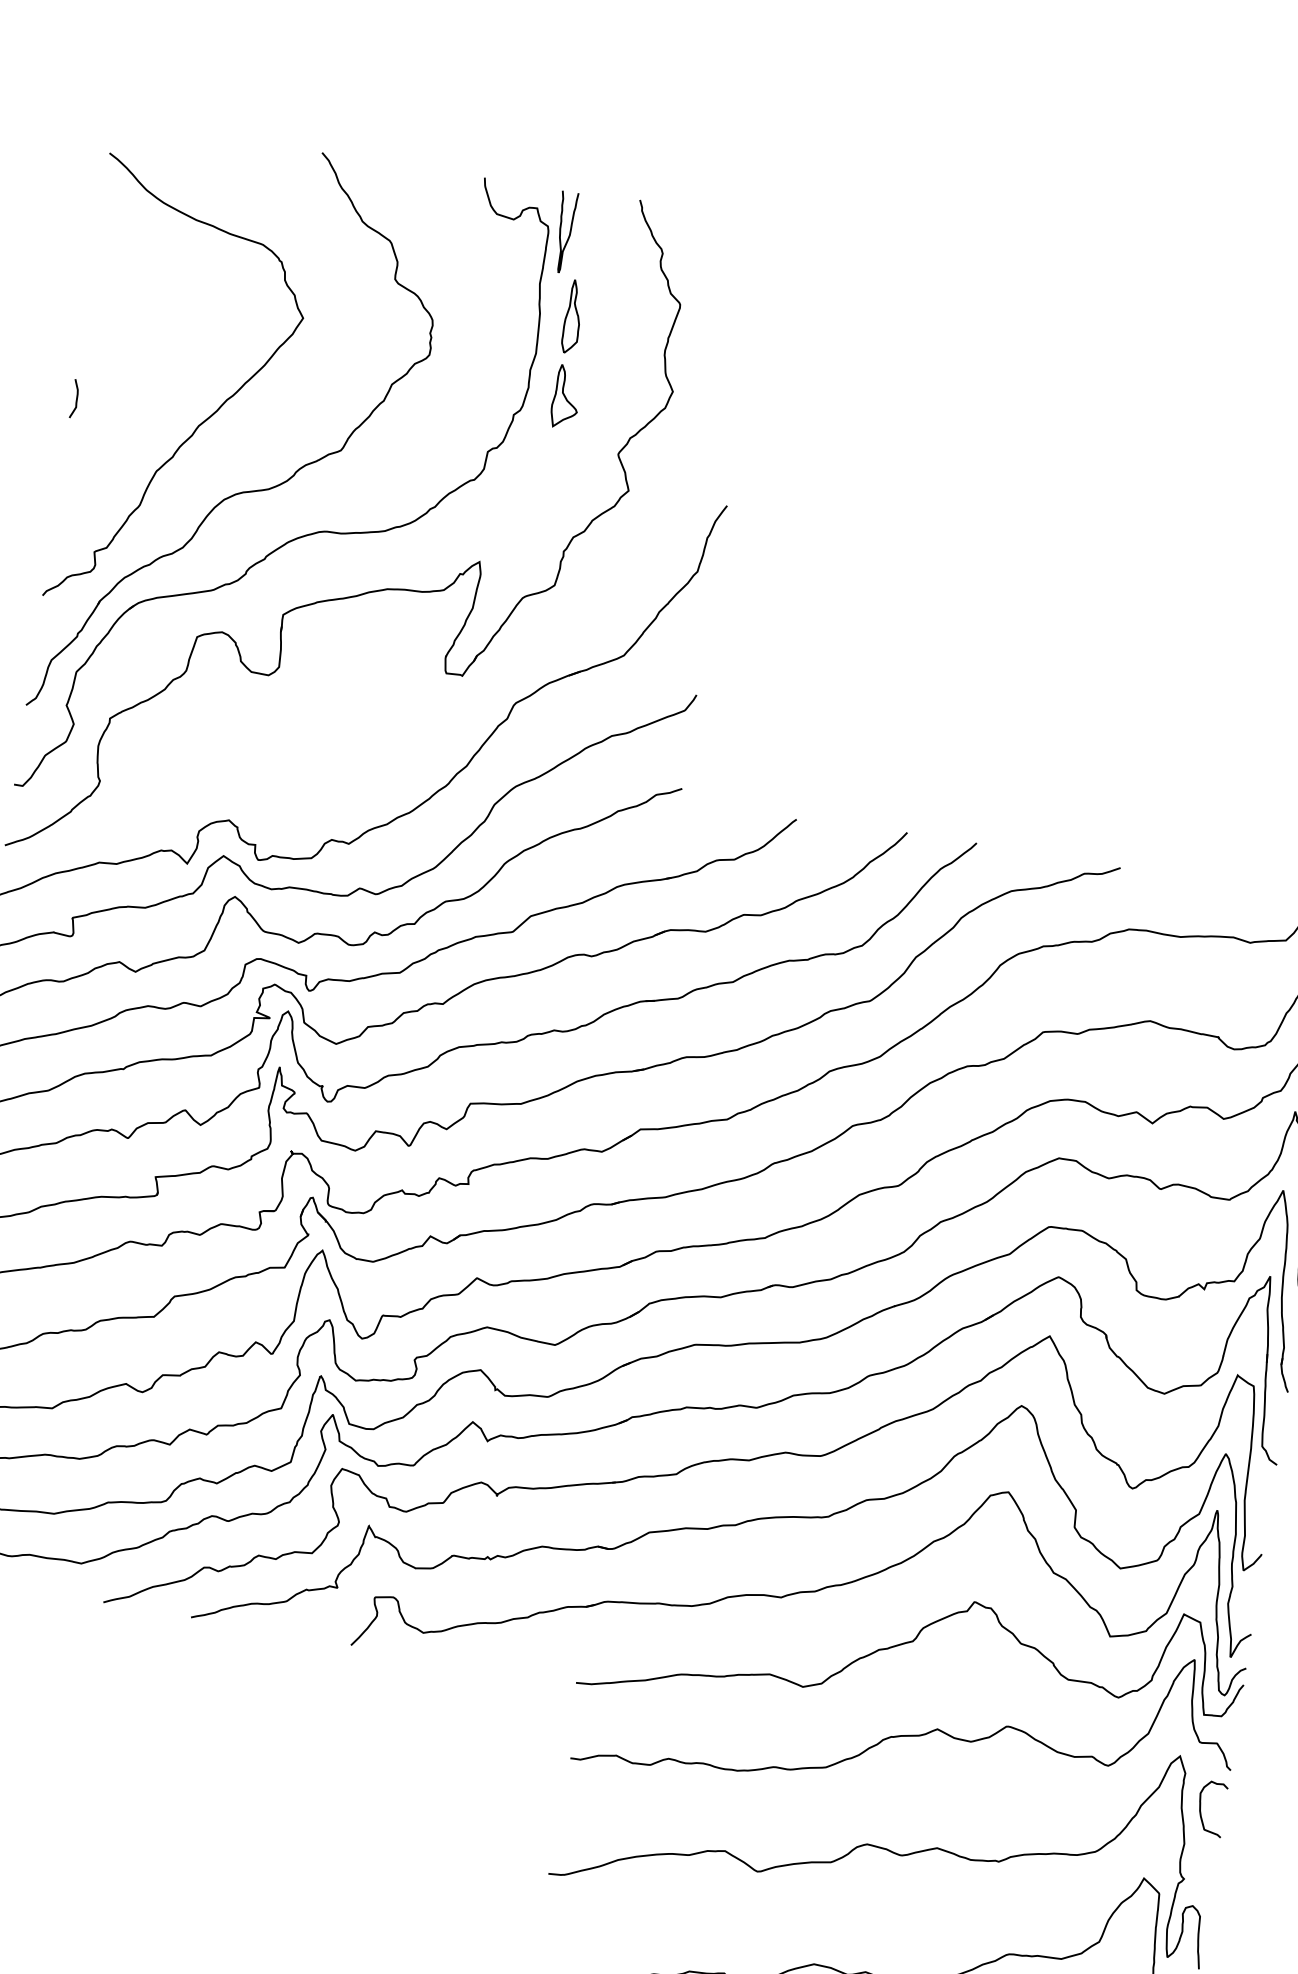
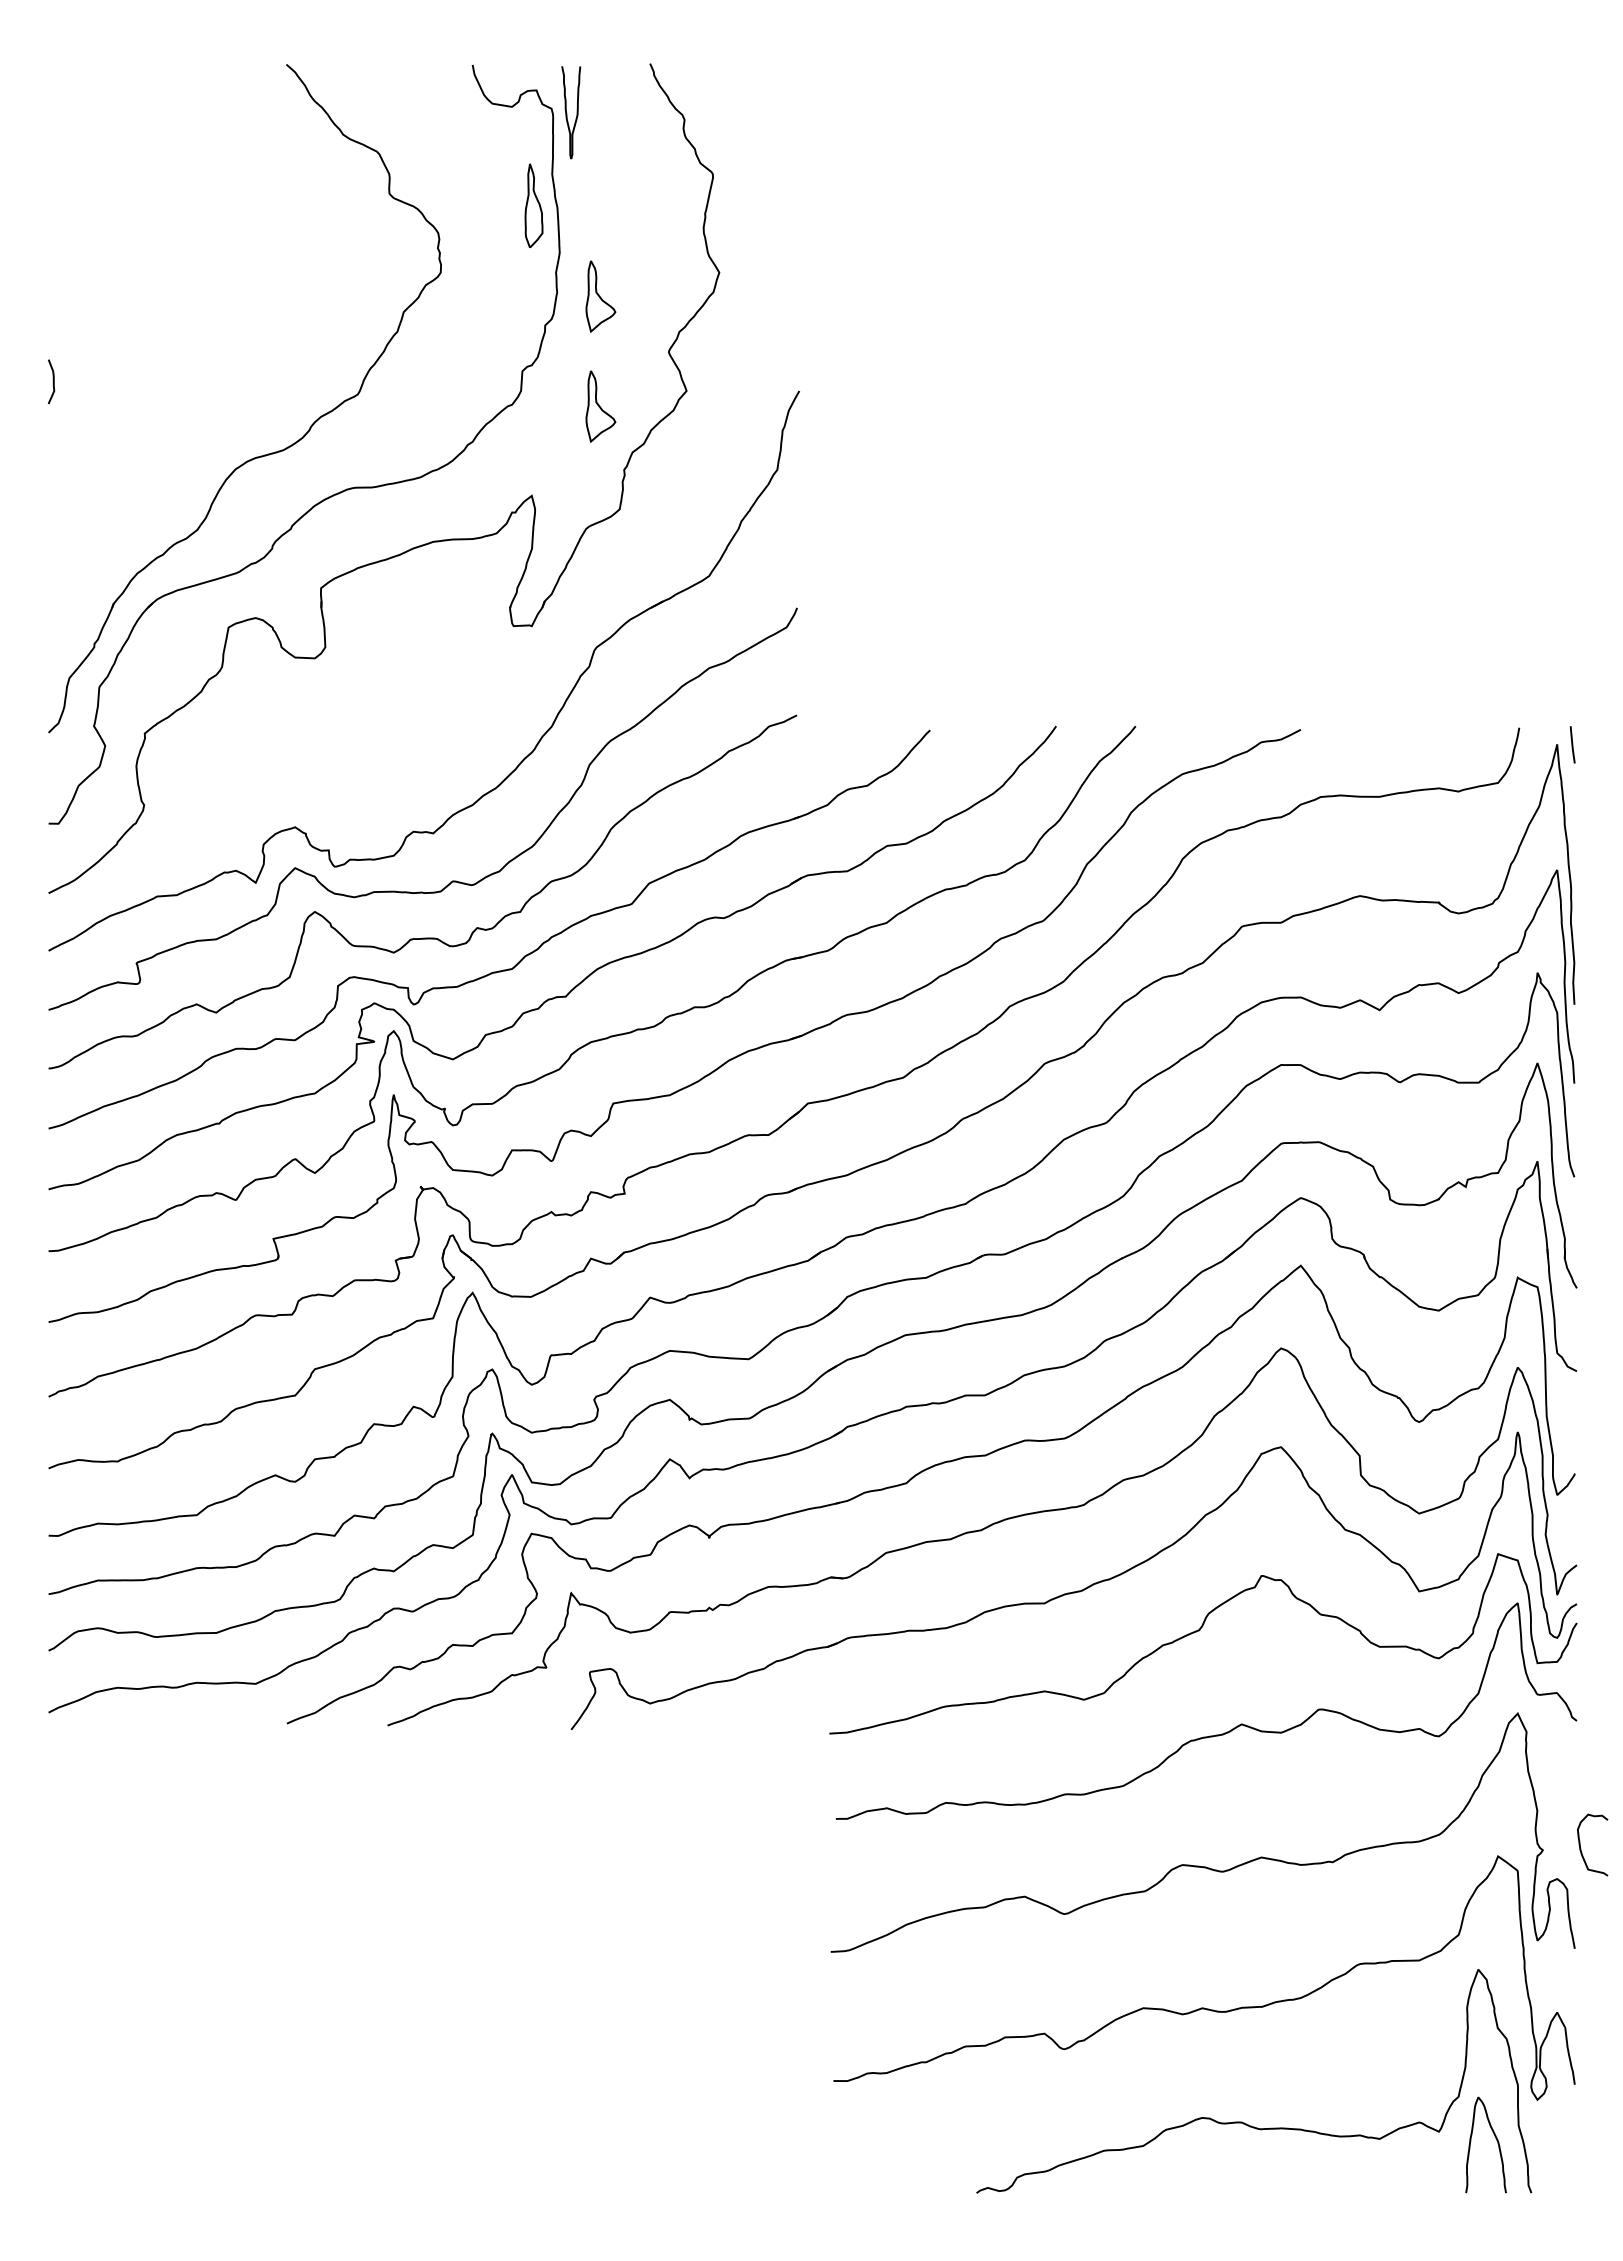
part: (572, 316) -> (533, 205), moved
curve: (210, 415) -> (205, 377), removed
part: (551, 493) -> (600, 406), added
curve: (1201, 1810) -> (1581, 1848), moved

